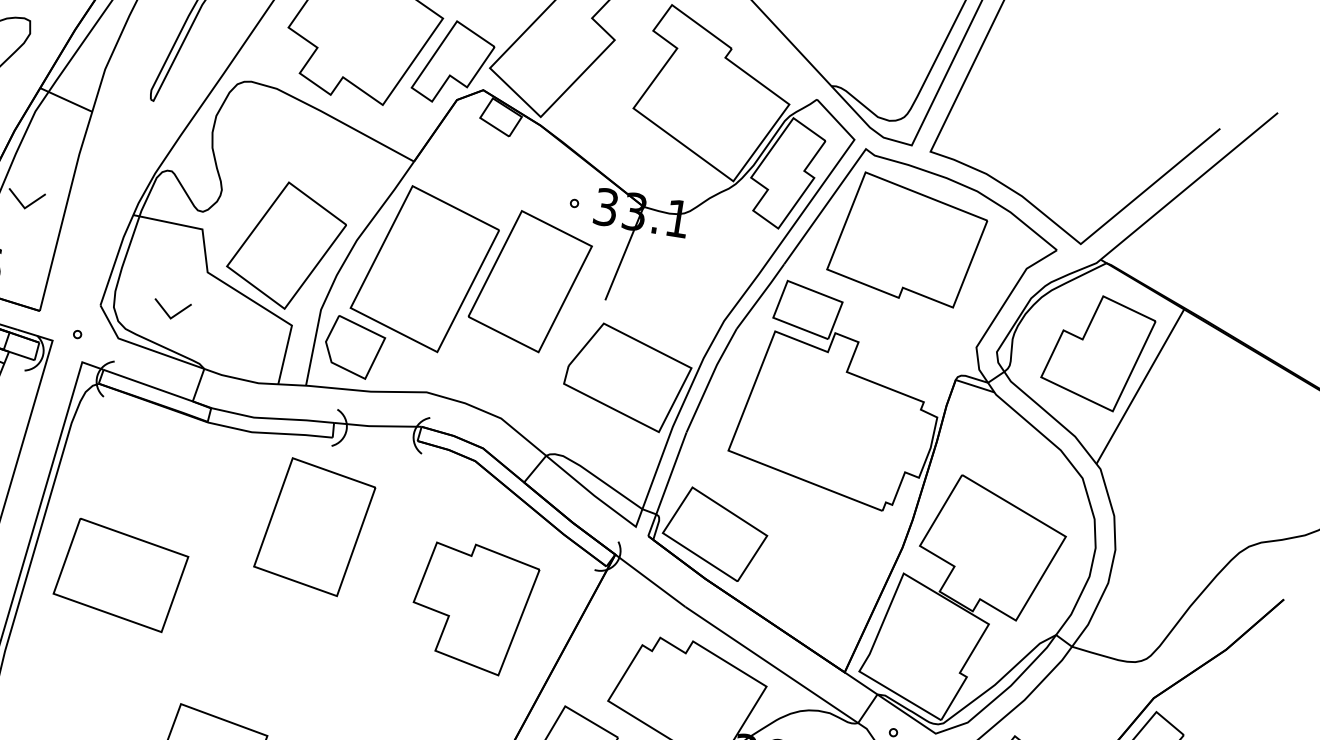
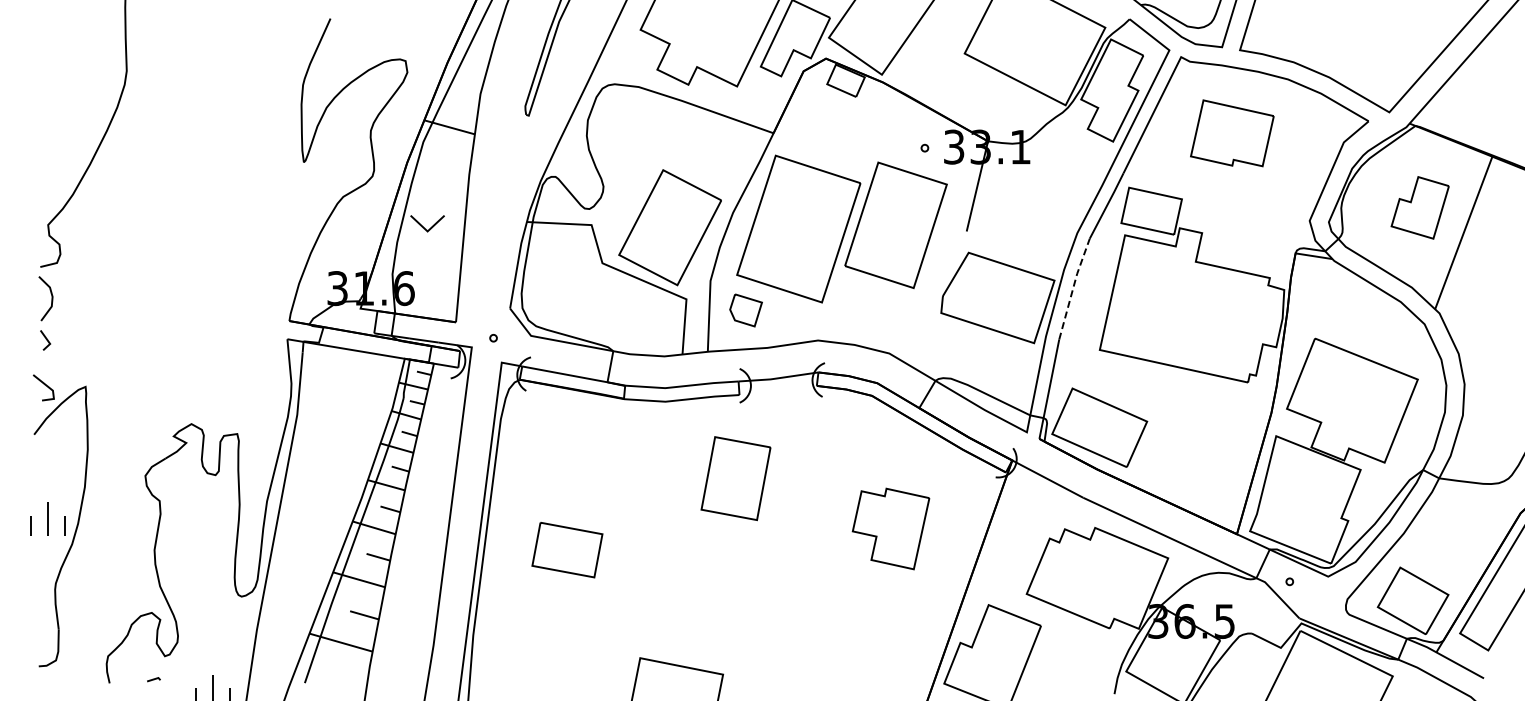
part: (908, 240) -> (1232, 133), size x0.6
part: (171, 310) -> (575, 302), removed
part: (353, 347) -> (745, 310), size x0.6
part: (1097, 351) -> (1419, 207), size x0.6
line: (710, 379) -> (1073, 288), solid -> dashed
part: (314, 526) -> (735, 478), size x0.7
part: (121, 574) -> (567, 549), size x0.6
part: (472, 607) -> (890, 528), size x0.7

